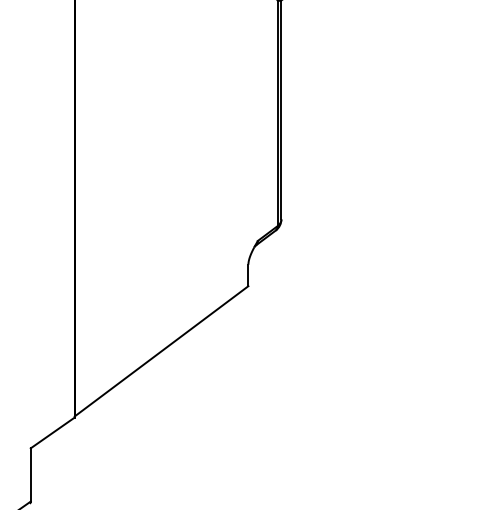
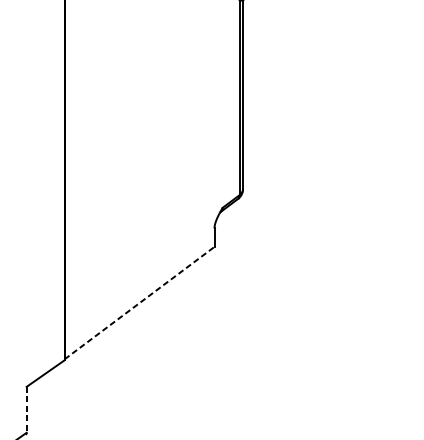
line: (161, 351) -> (139, 303), solid -> dashed
line: (30, 474) -> (26, 409), solid -> dashed

